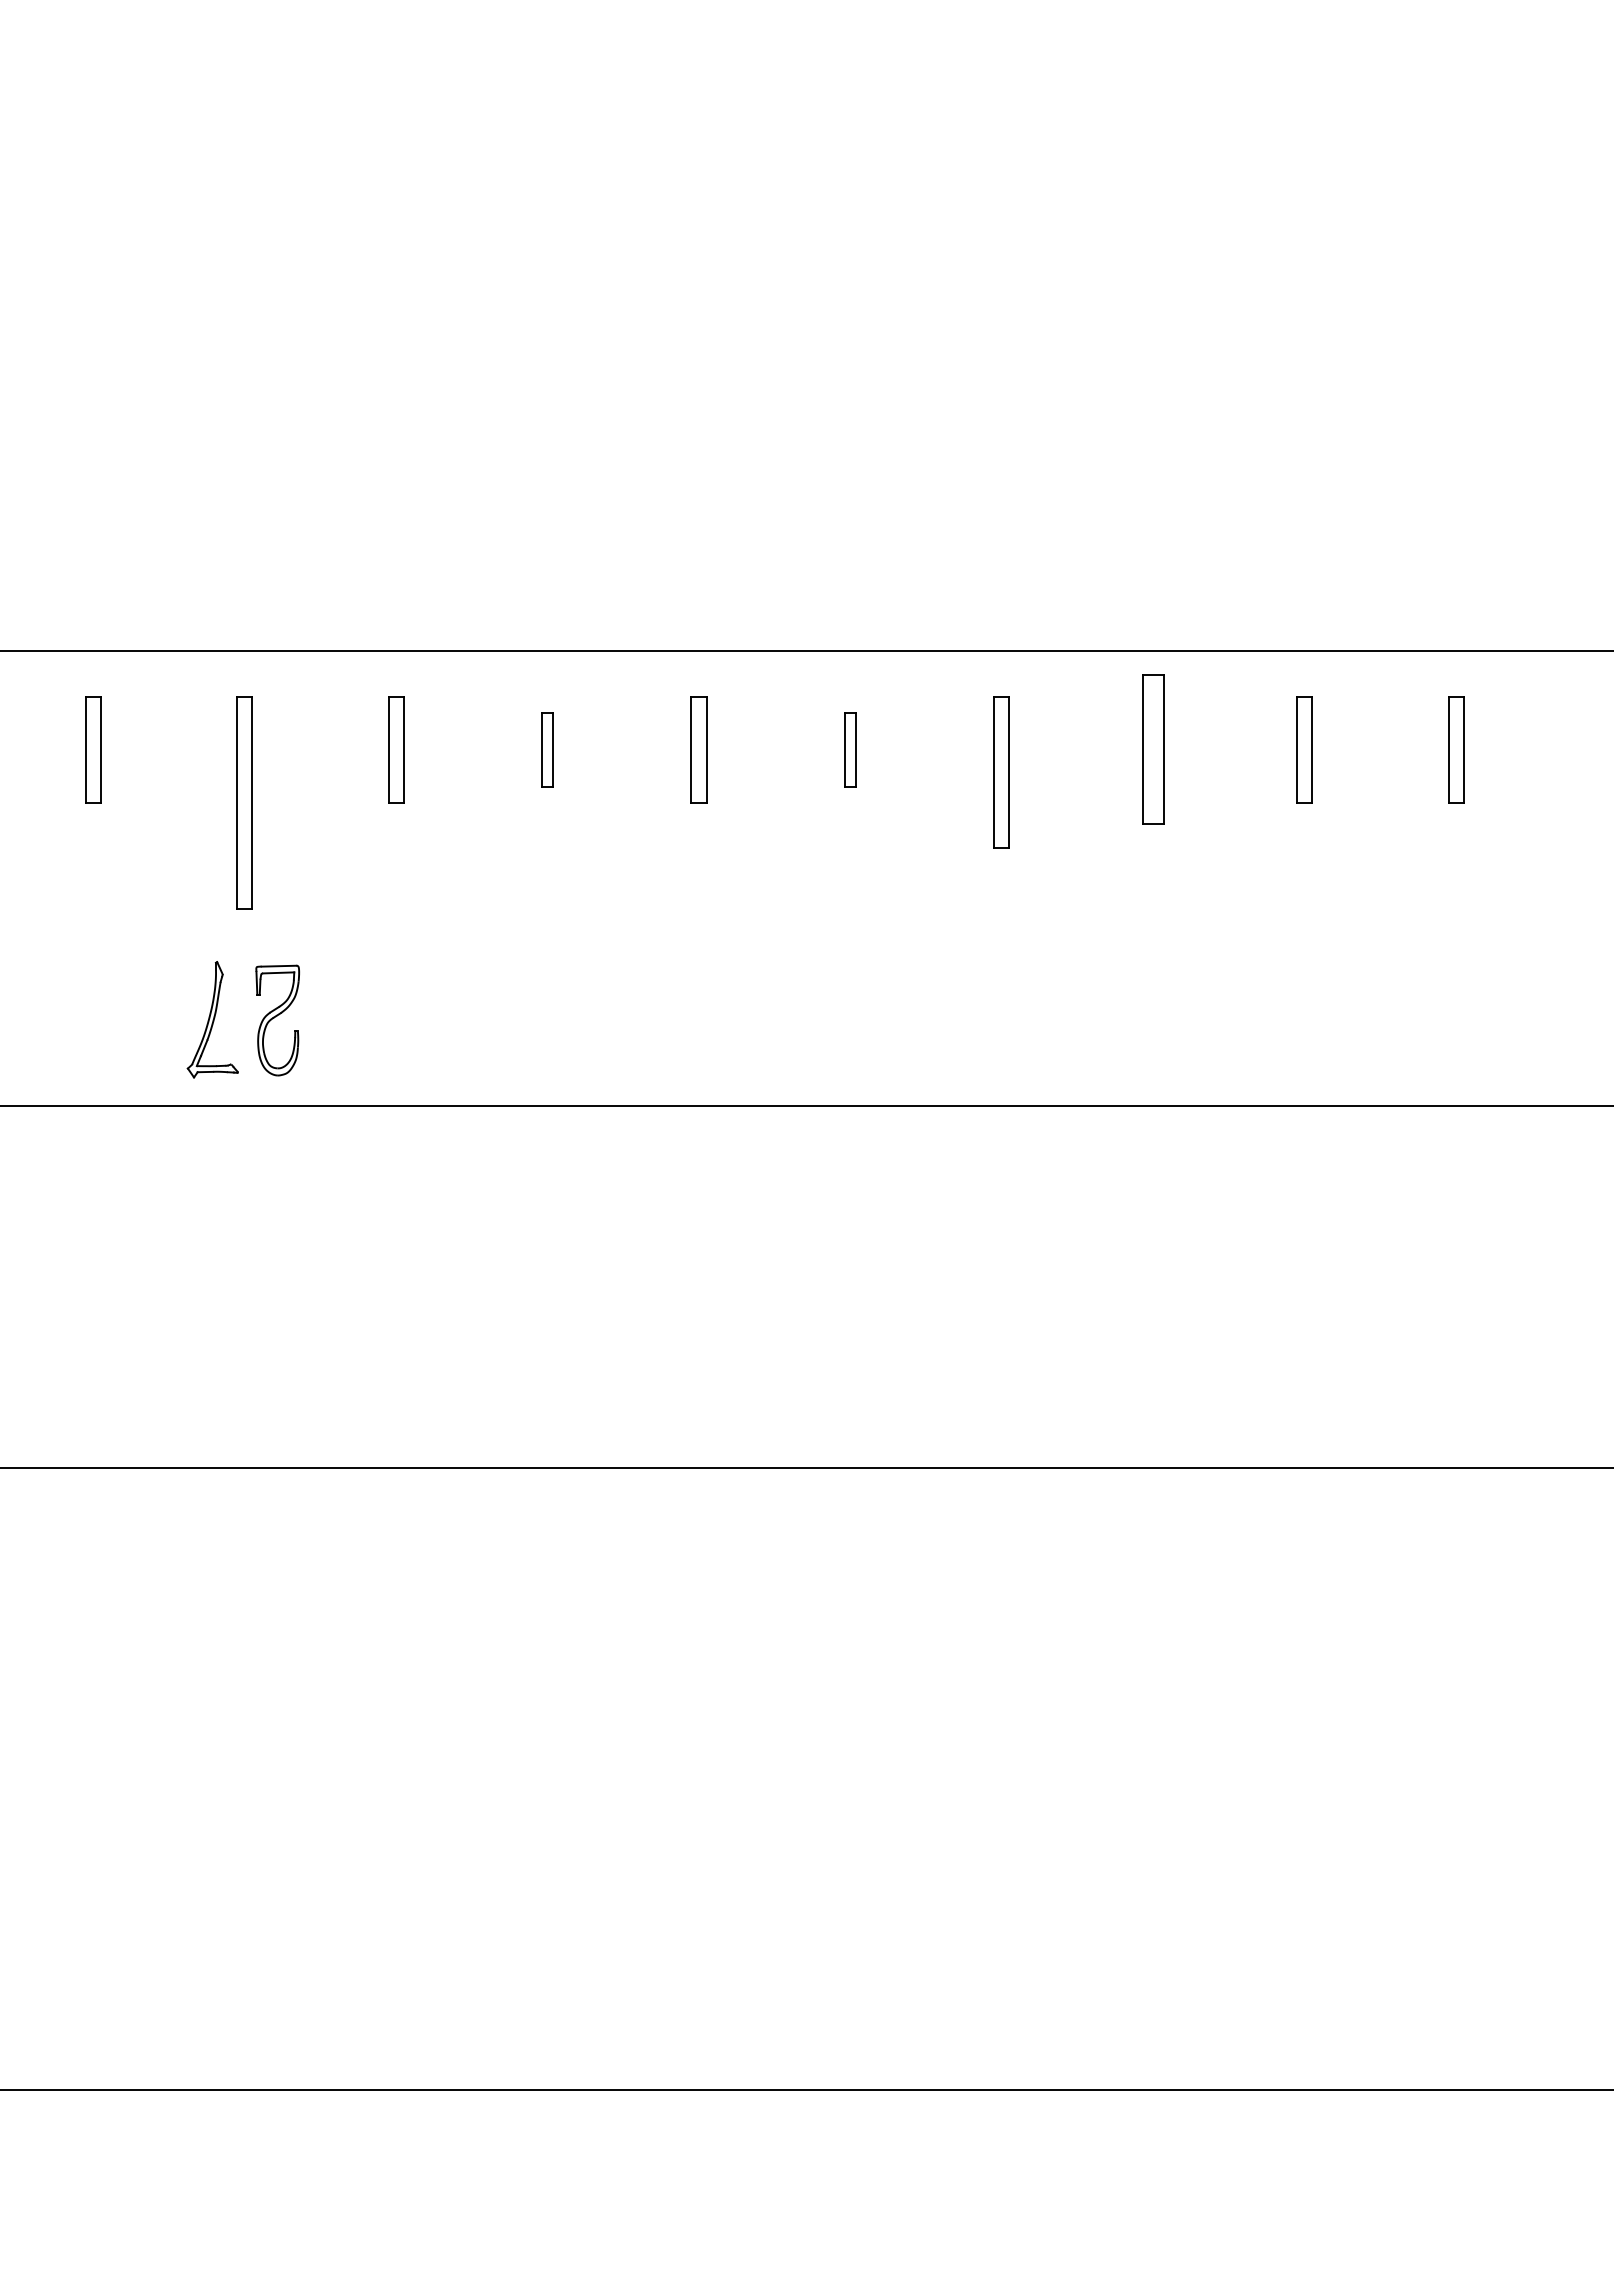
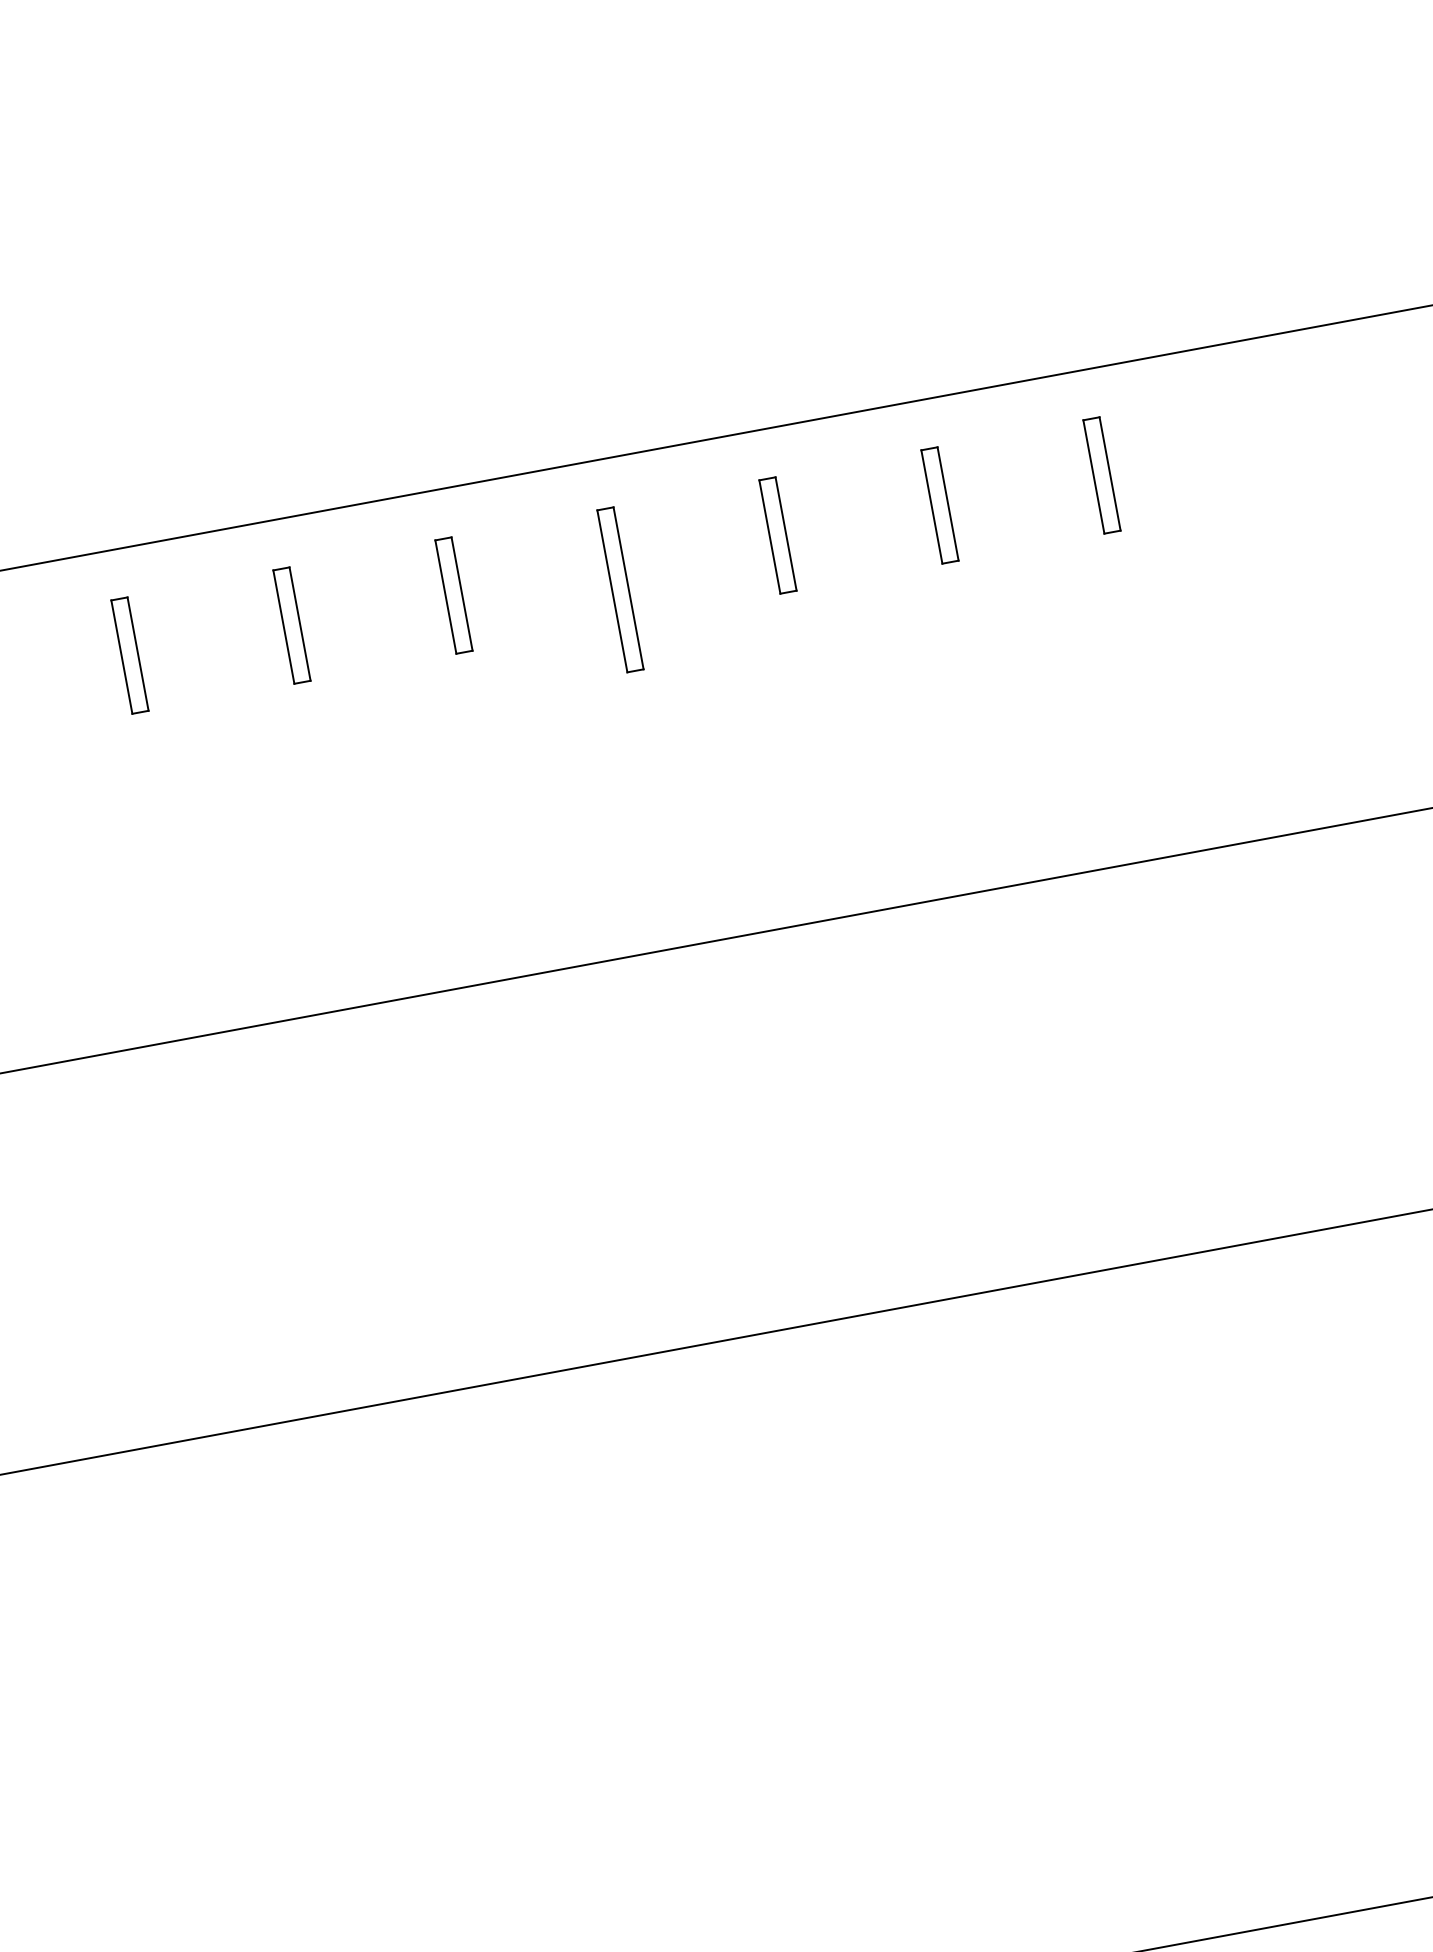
part: (547, 749) -> (129, 655), size x1.43
part: (850, 749) -> (454, 595), size x1.43
part: (1153, 749) -> (778, 535), size x0.71

